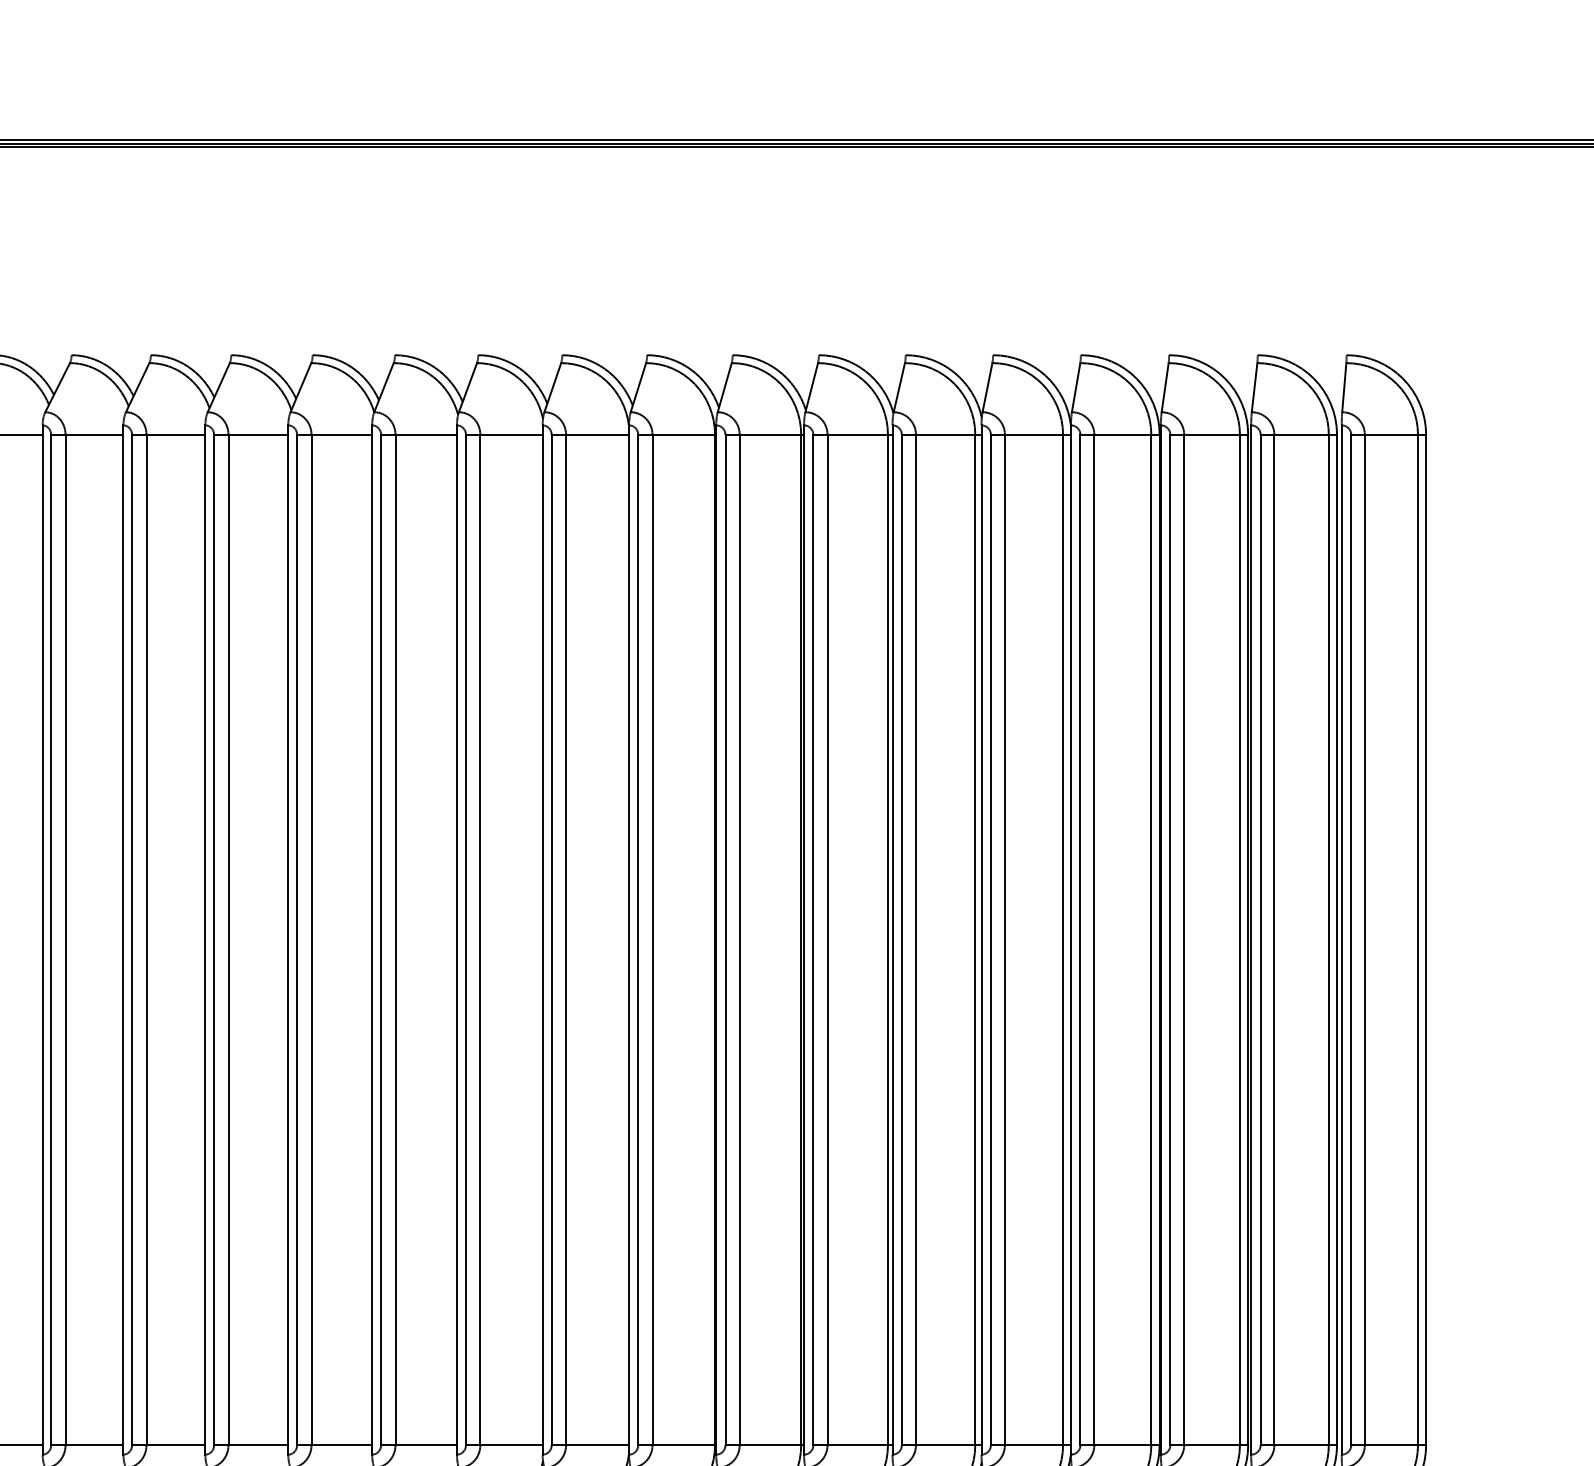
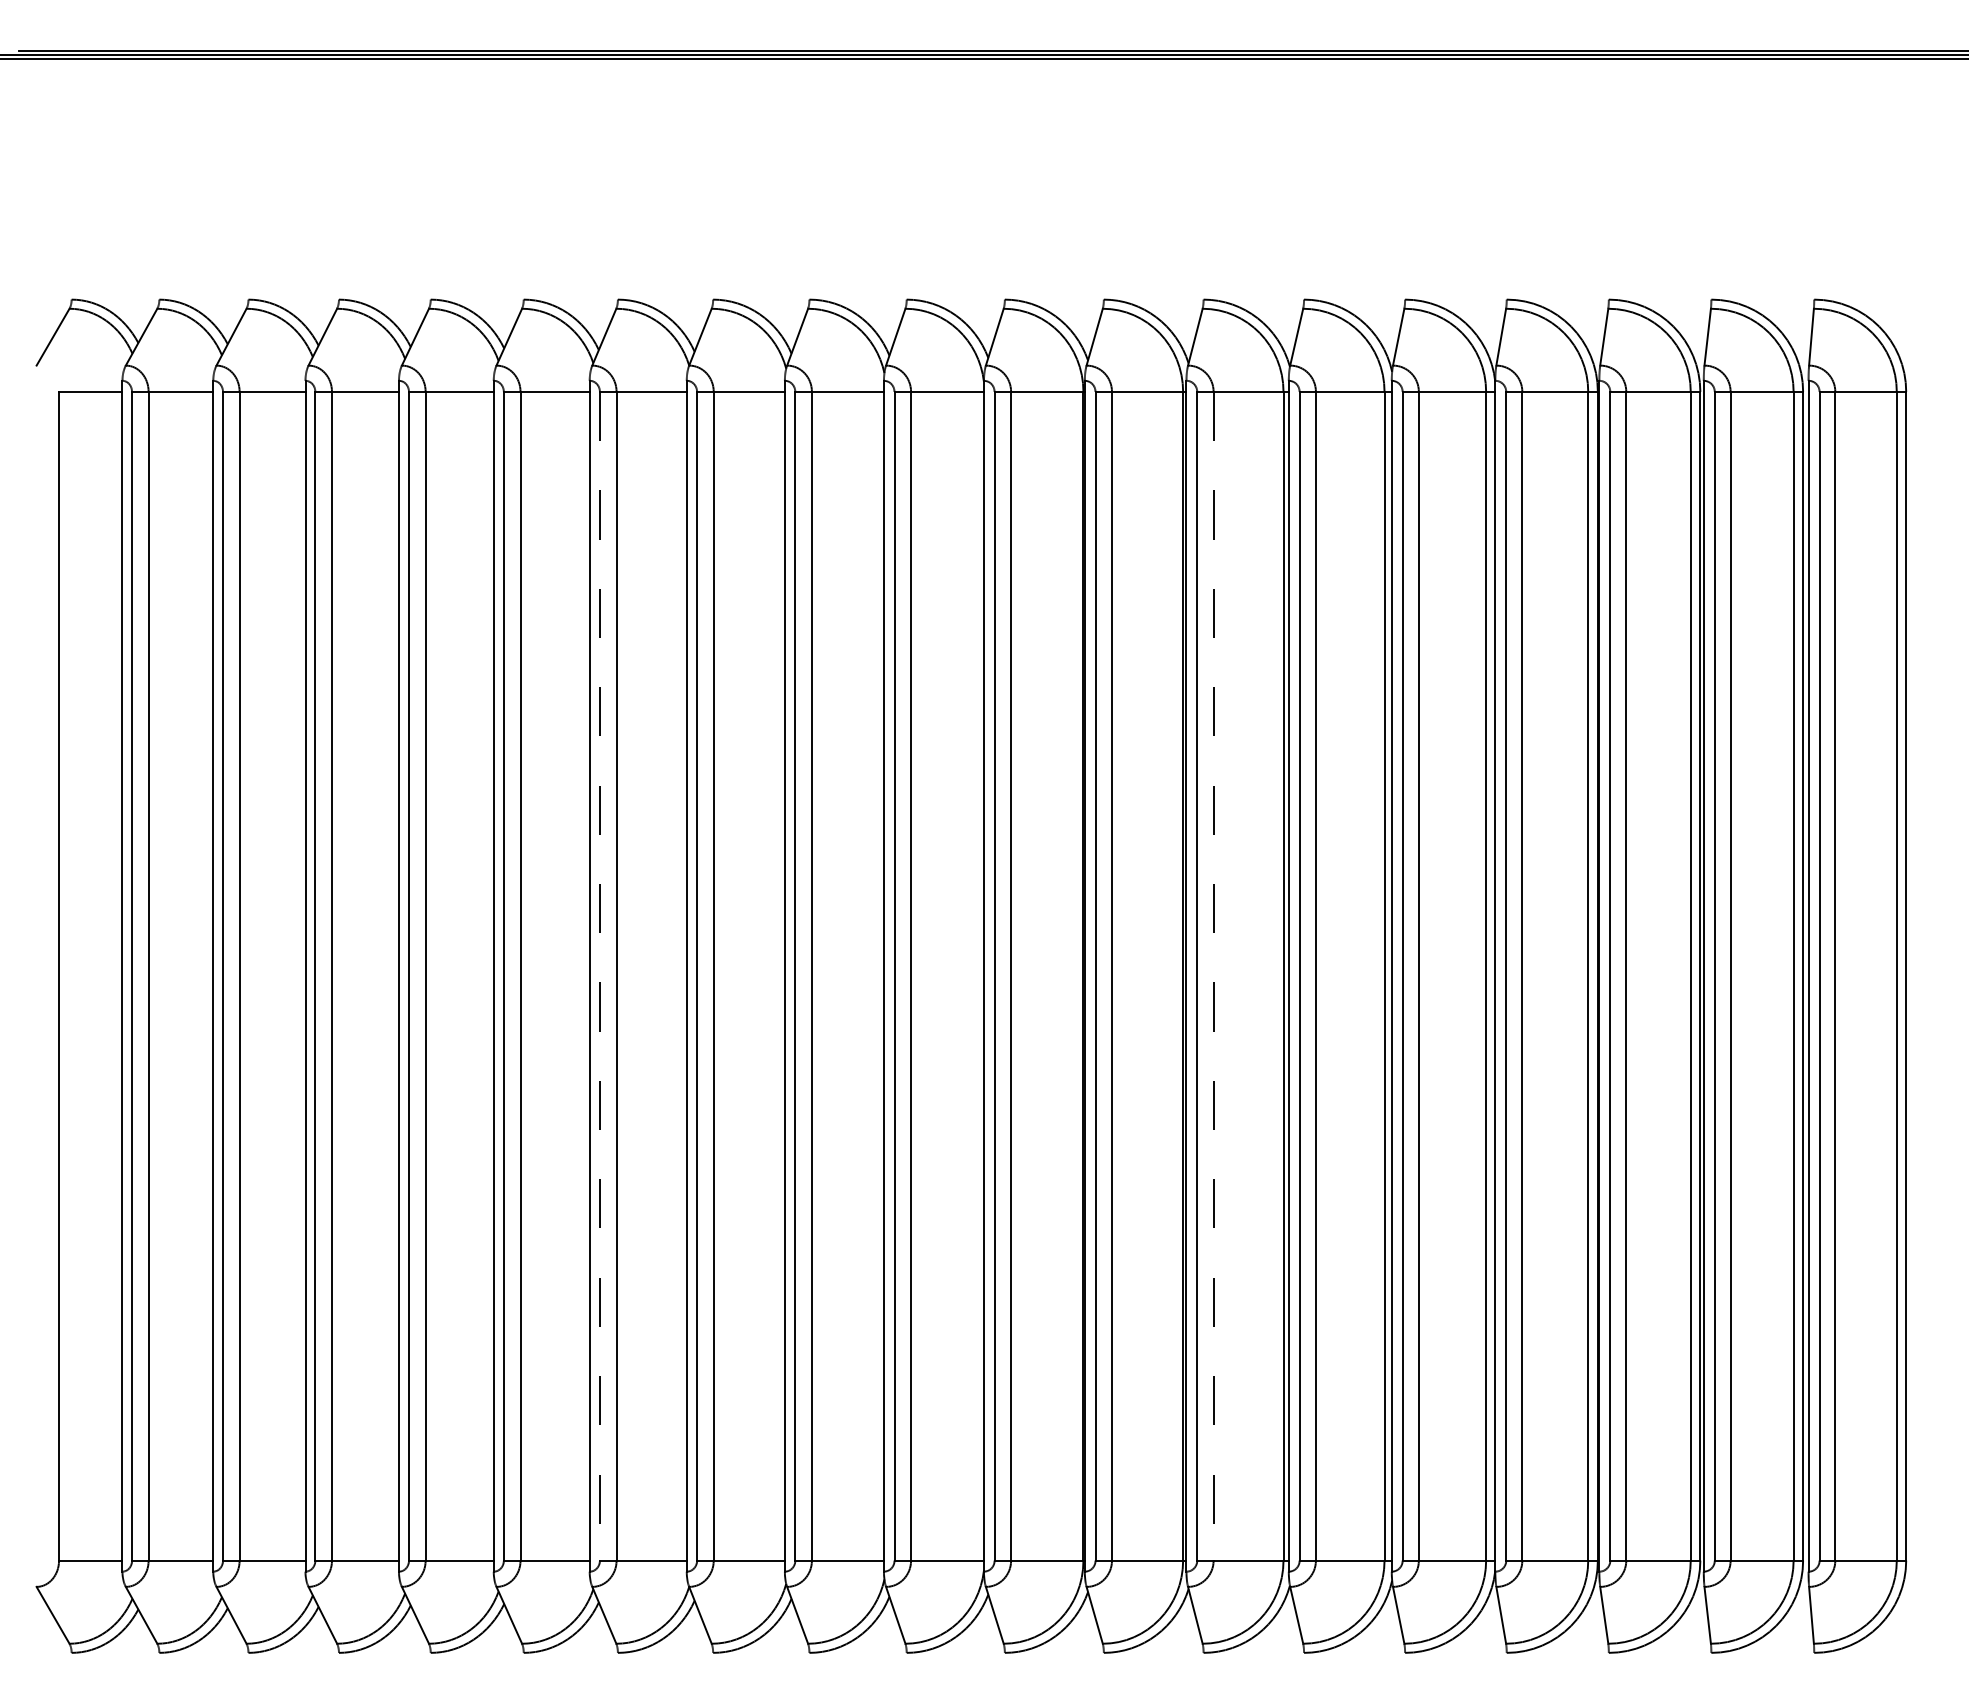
line: (296, 940) -> (599, 976), solid -> dashed
line: (827, 940) -> (1213, 976), solid -> dashed

